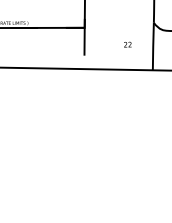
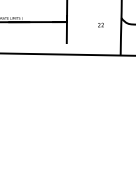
text: (127, 44) -> (100, 24), moved

